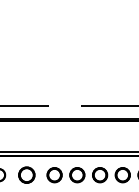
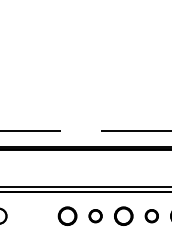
circle: (26, 174) -> (32, 215), removed
part: (77, 174) -> (95, 215), size x0.7
circle: (122, 174) -> (151, 215), size x0.7

